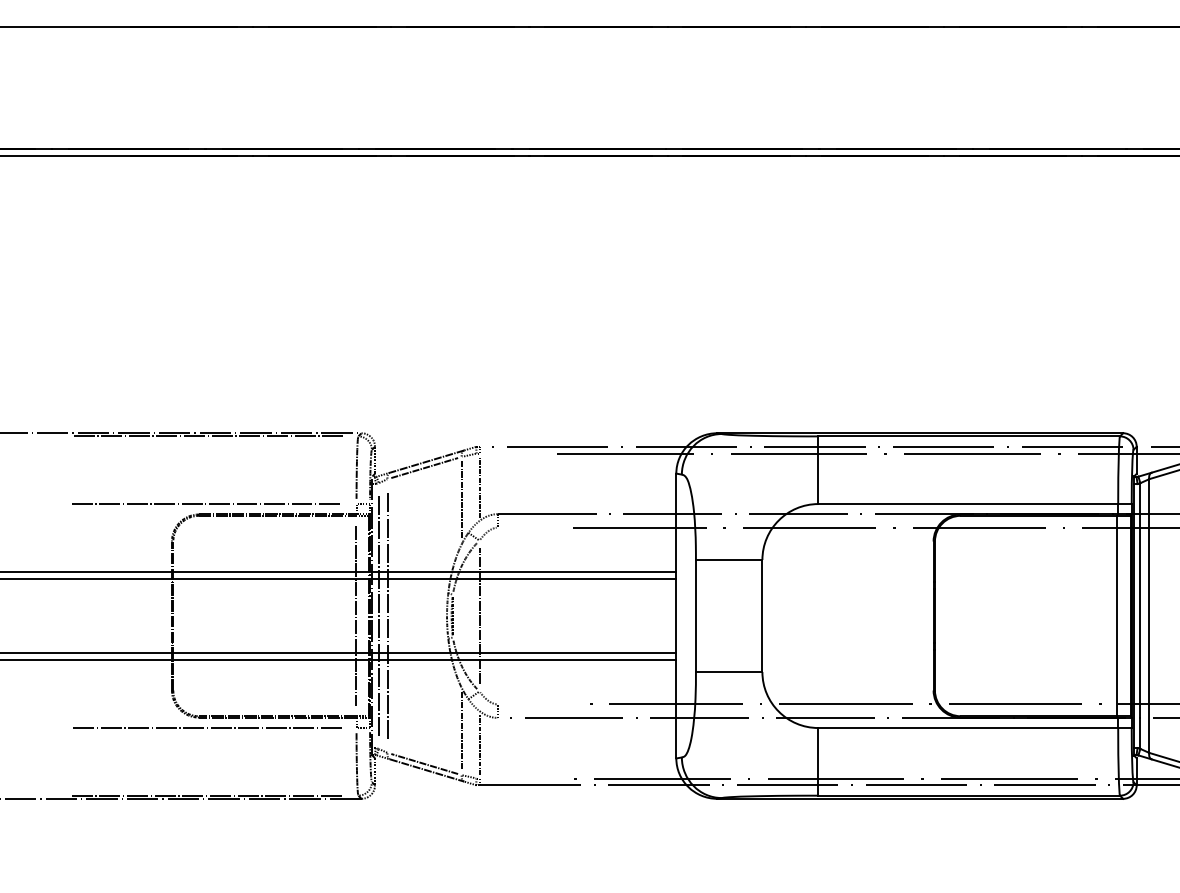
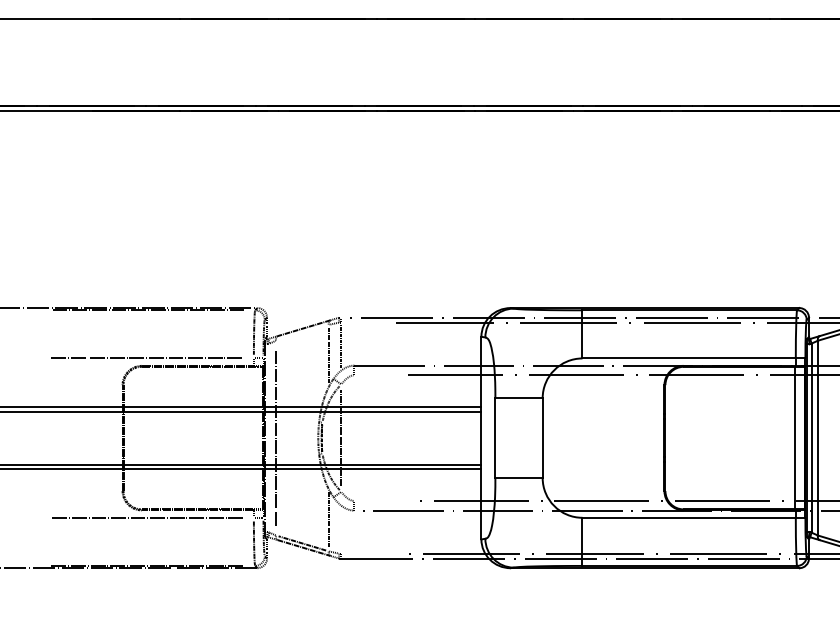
line: (424, 468) -> (302, 333), removed
line: (355, 615) -> (253, 437), removed
line: (378, 615) -> (269, 437), removed
line: (479, 744) -> (341, 529), removed

